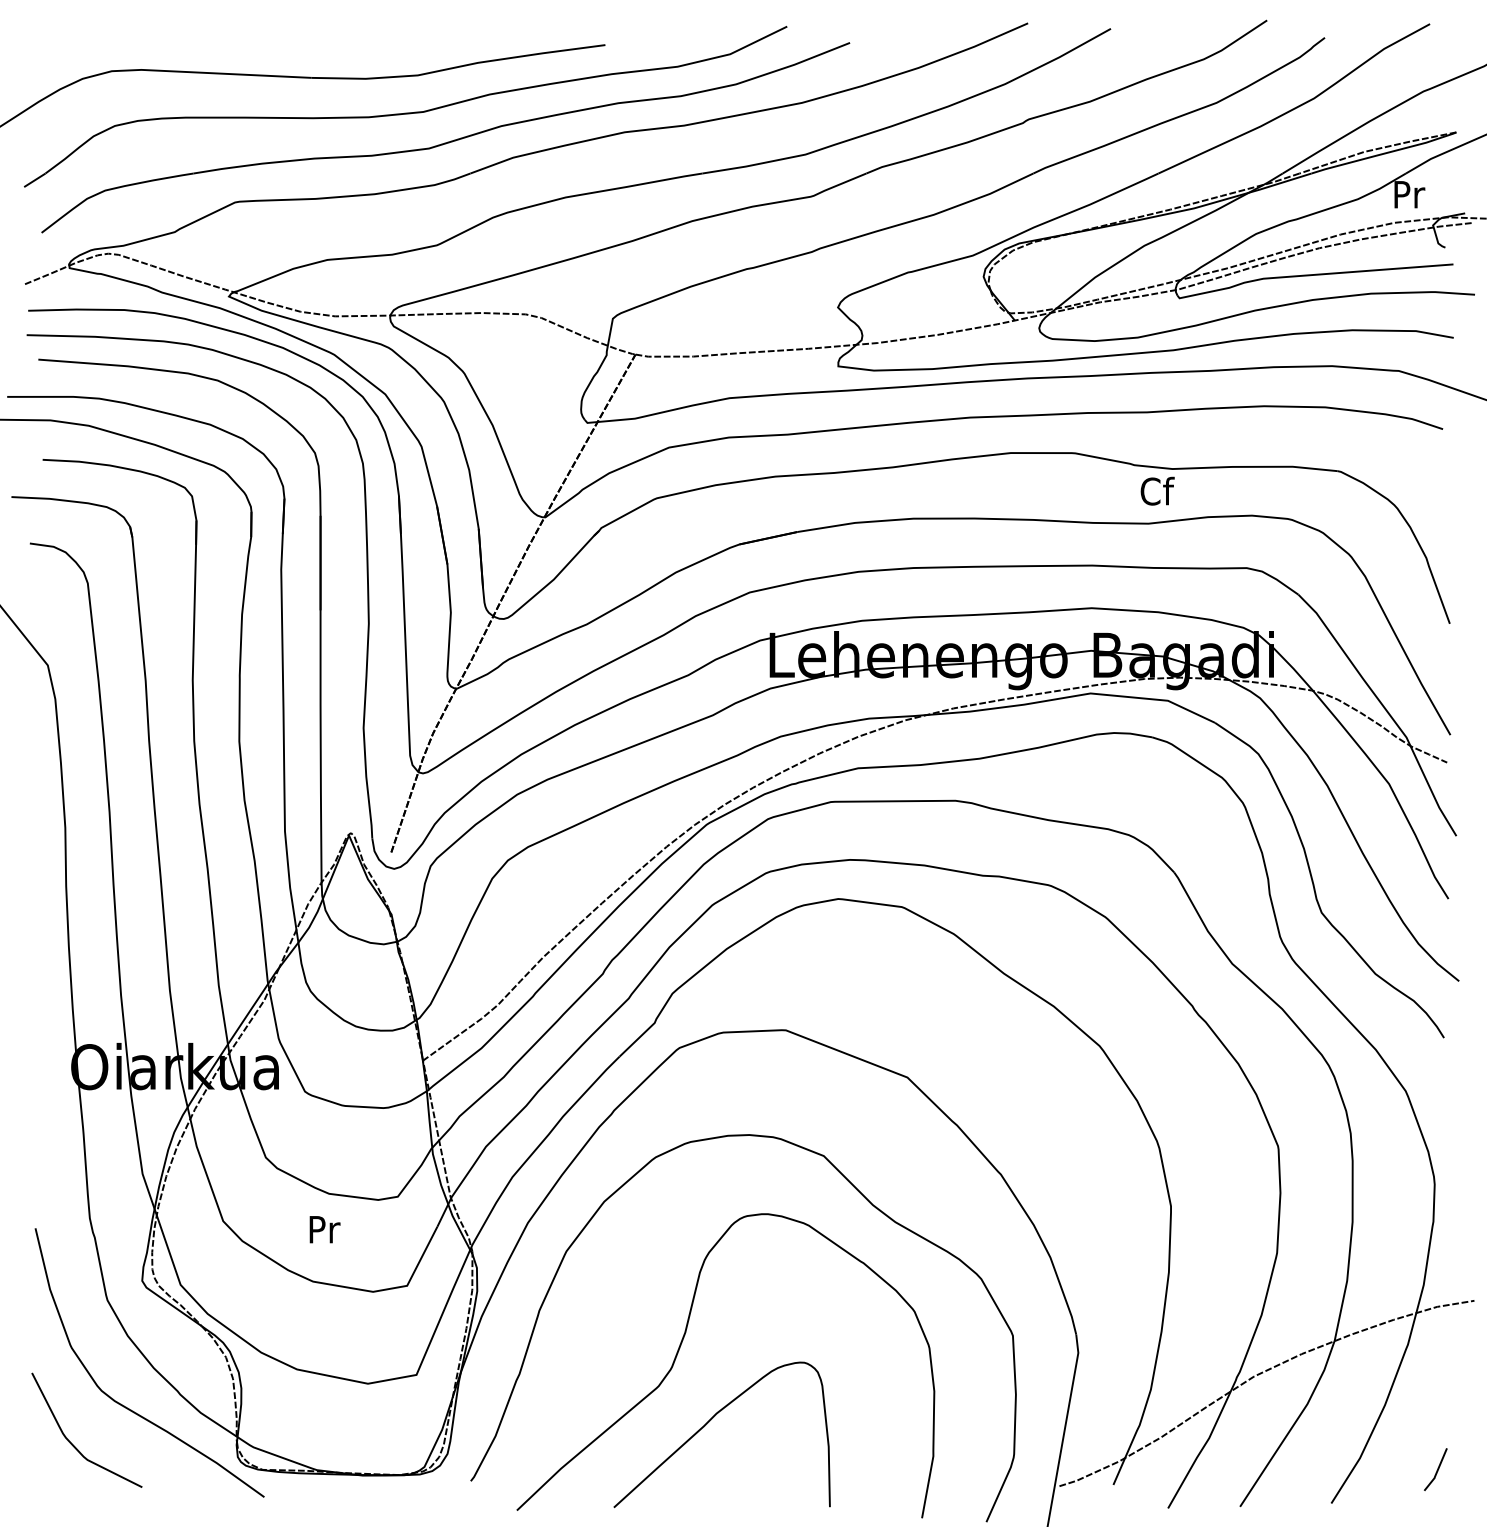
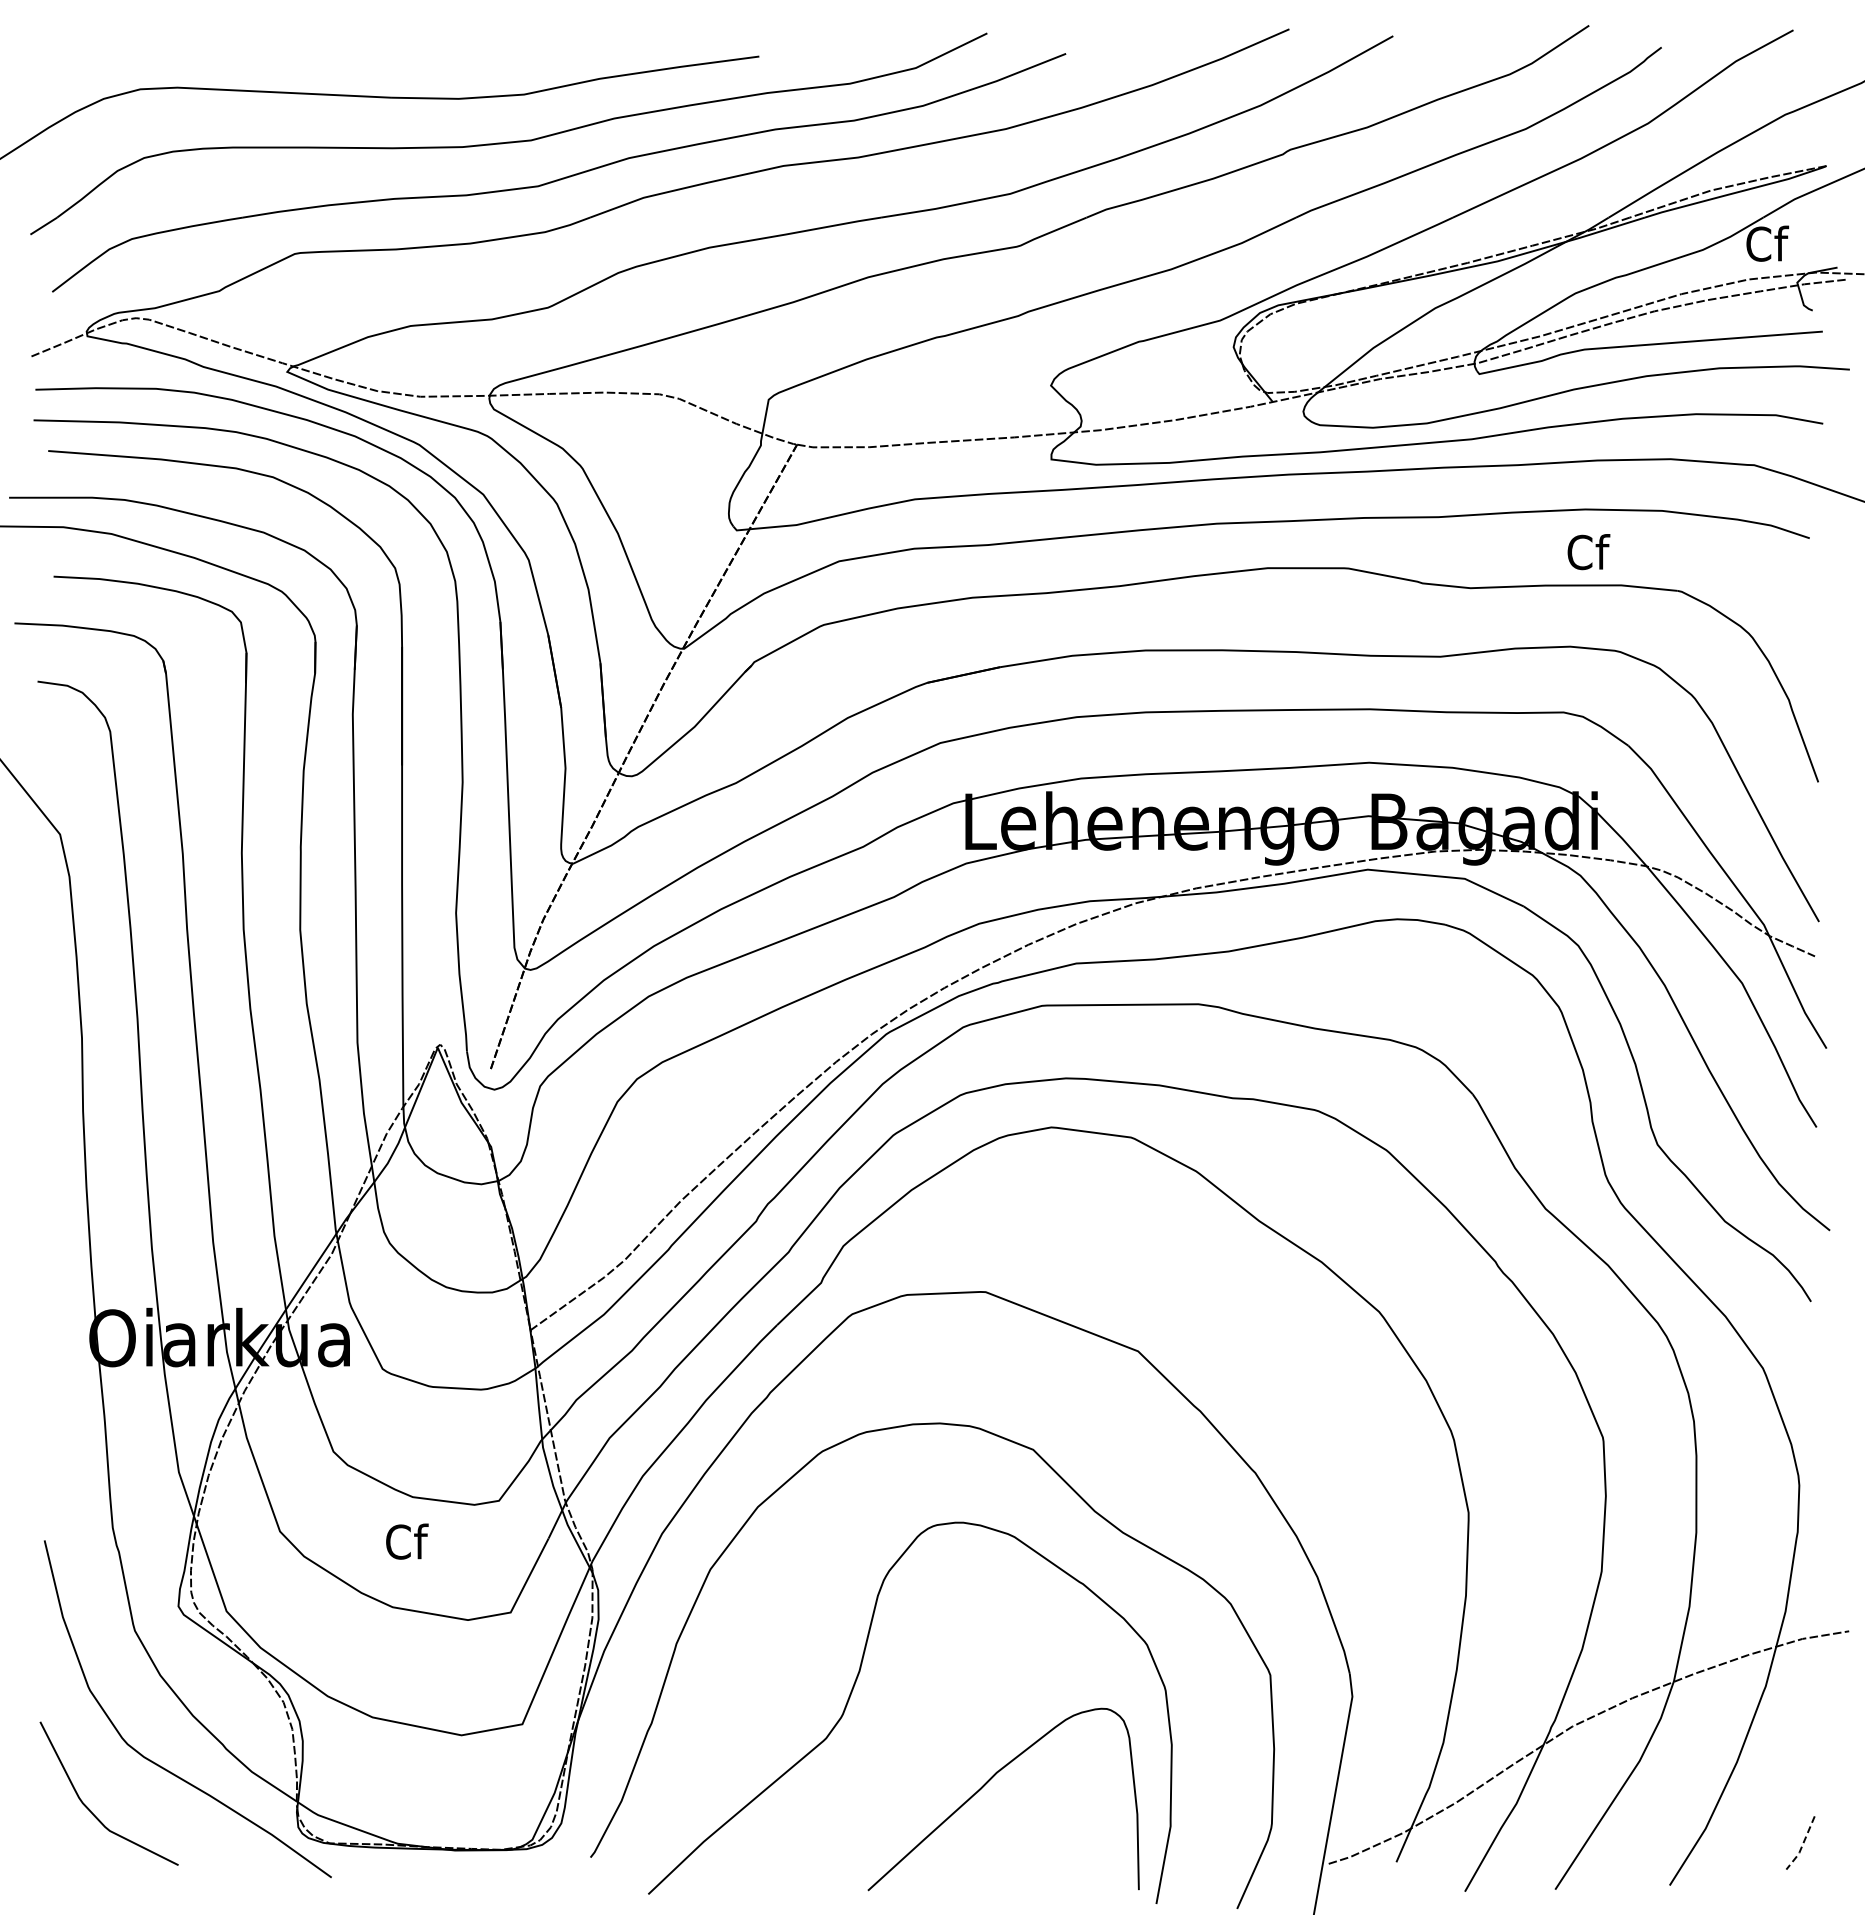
text: (1409, 194) -> (1767, 243), Pr -> Cf
text: (1157, 491) -> (1588, 552), moved
text: (324, 1229) -> (407, 1541), Pr -> Cf
curve: (709, 1422) -> (987, 1783), moved
line: (1437, 1471) -> (1802, 1845), solid -> dashed

